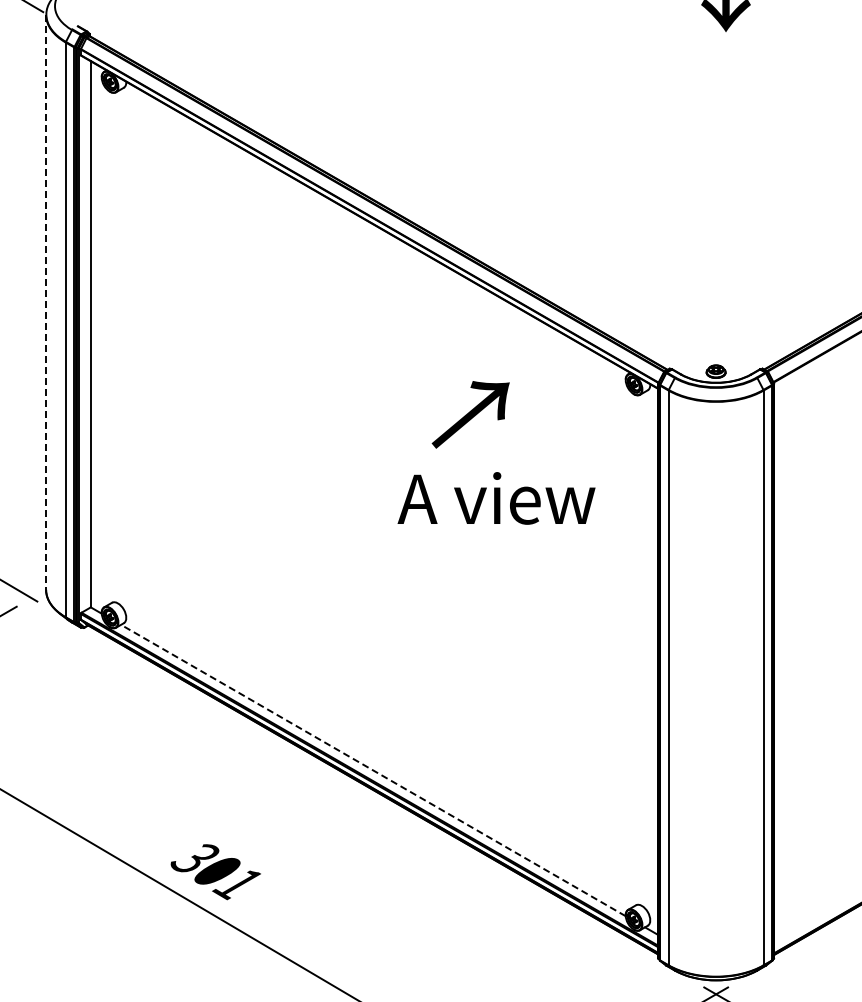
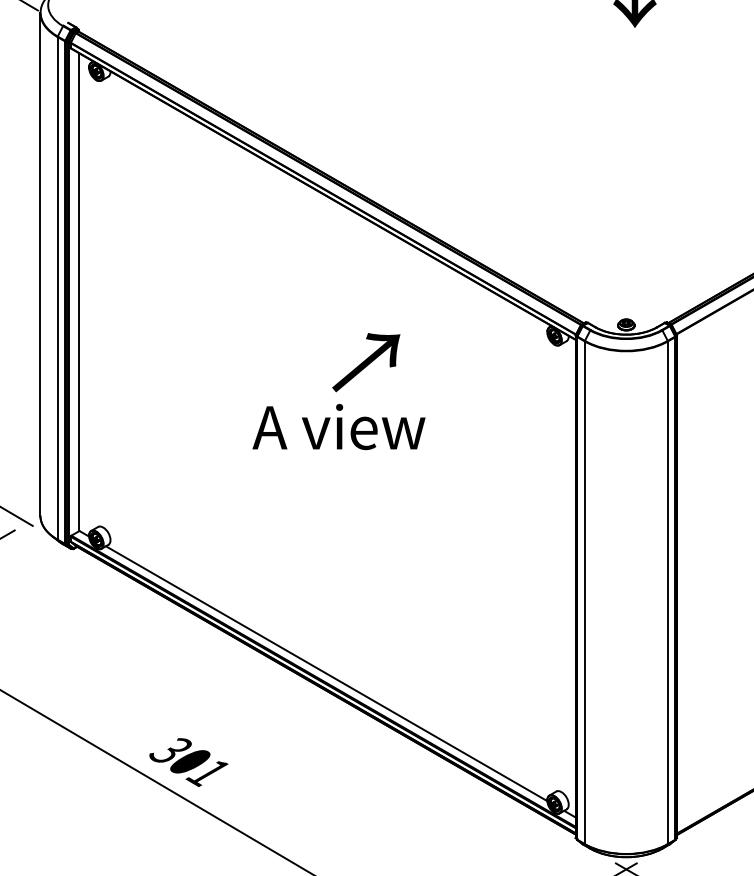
line: (46, 302) -> (40, 264), dashed -> solid
text: (470, 414) -> (366, 362), moved
text: (496, 498) -> (338, 427), moved
line: (372, 770) -> (325, 673), dashed -> solid

